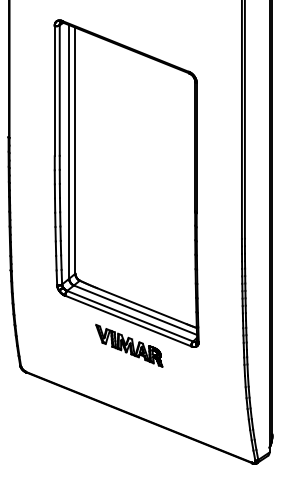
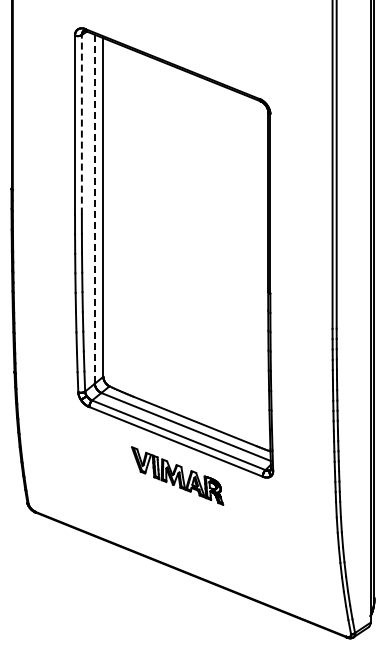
line: (59, 90) -> (81, 124), solid -> dashed
line: (68, 152) -> (94, 209), solid -> dashed

